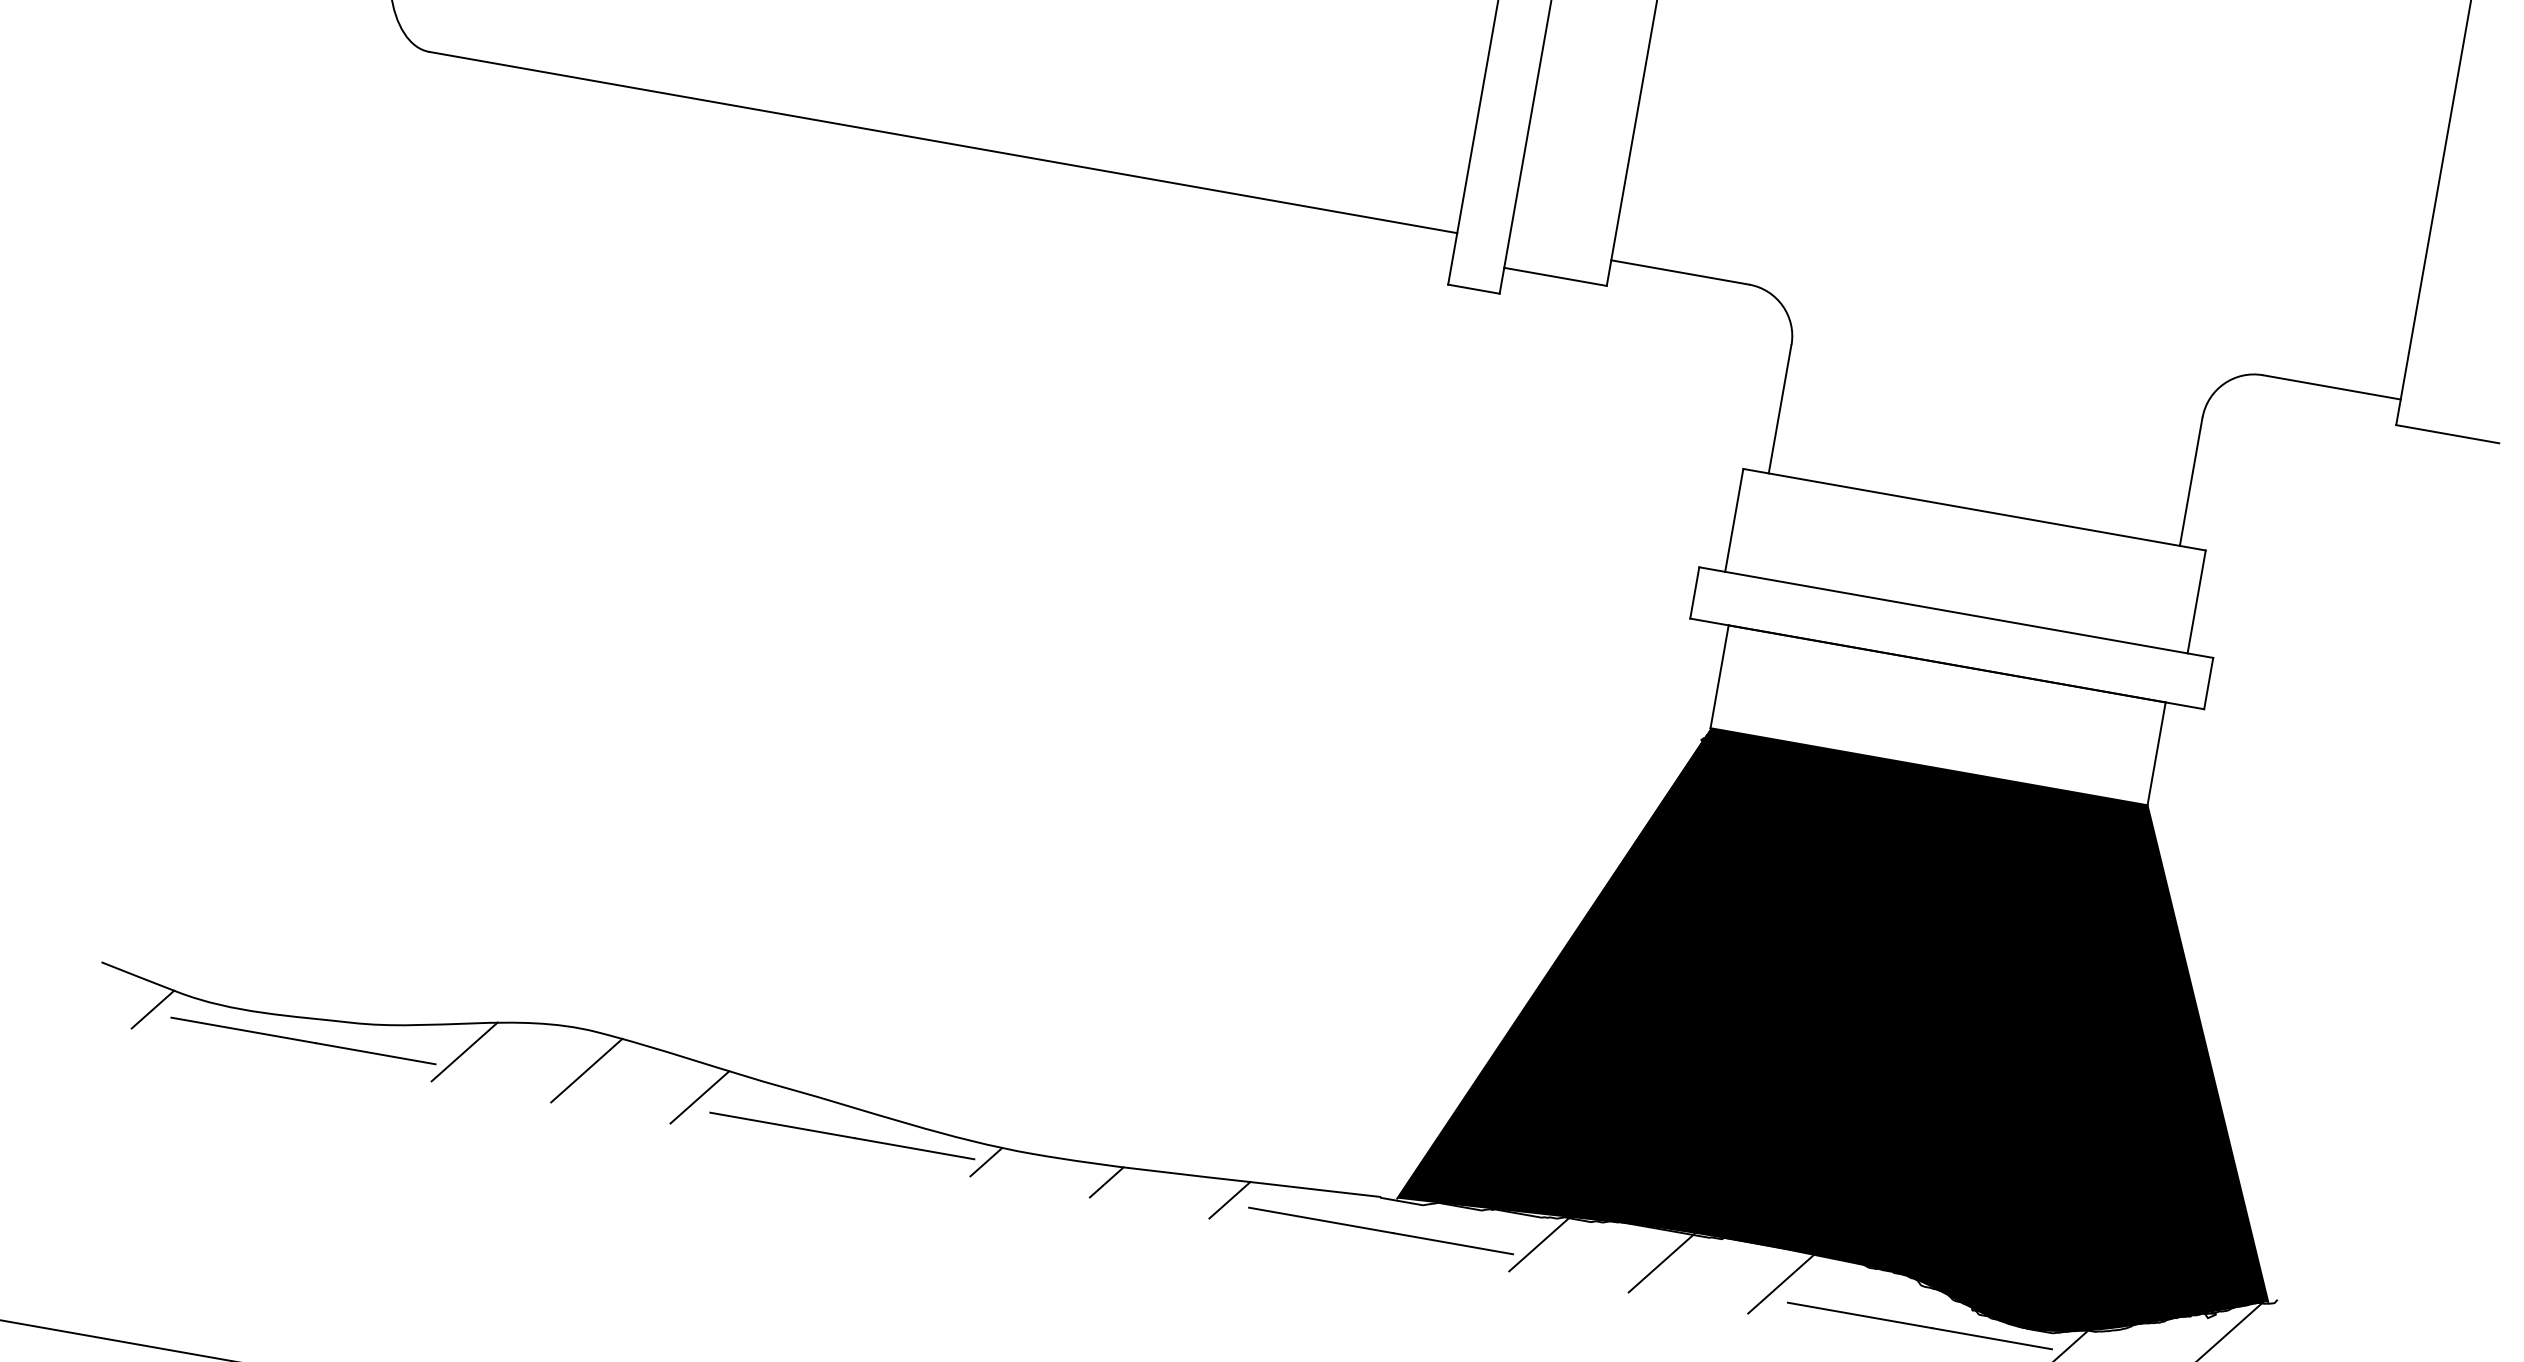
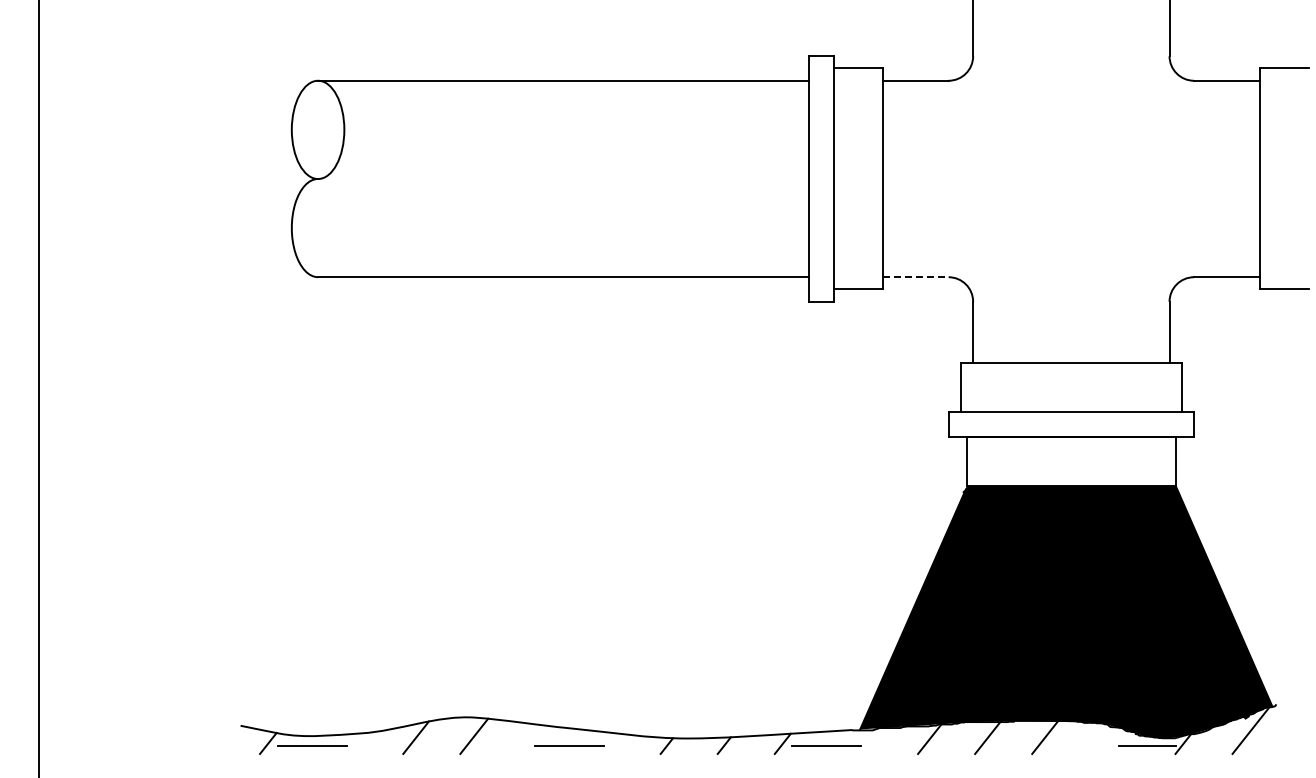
line: (1679, 272) -> (915, 277), solid -> dashed
line: (374, 1052) -> (374, 745), removed
line: (699, 1097) -> (528, 739), removed
line: (914, 1148) -> (632, 745), removed
line: (1452, 1243) -> (889, 745), removed
line: (1858, 1314) -> (1083, 745), removed

